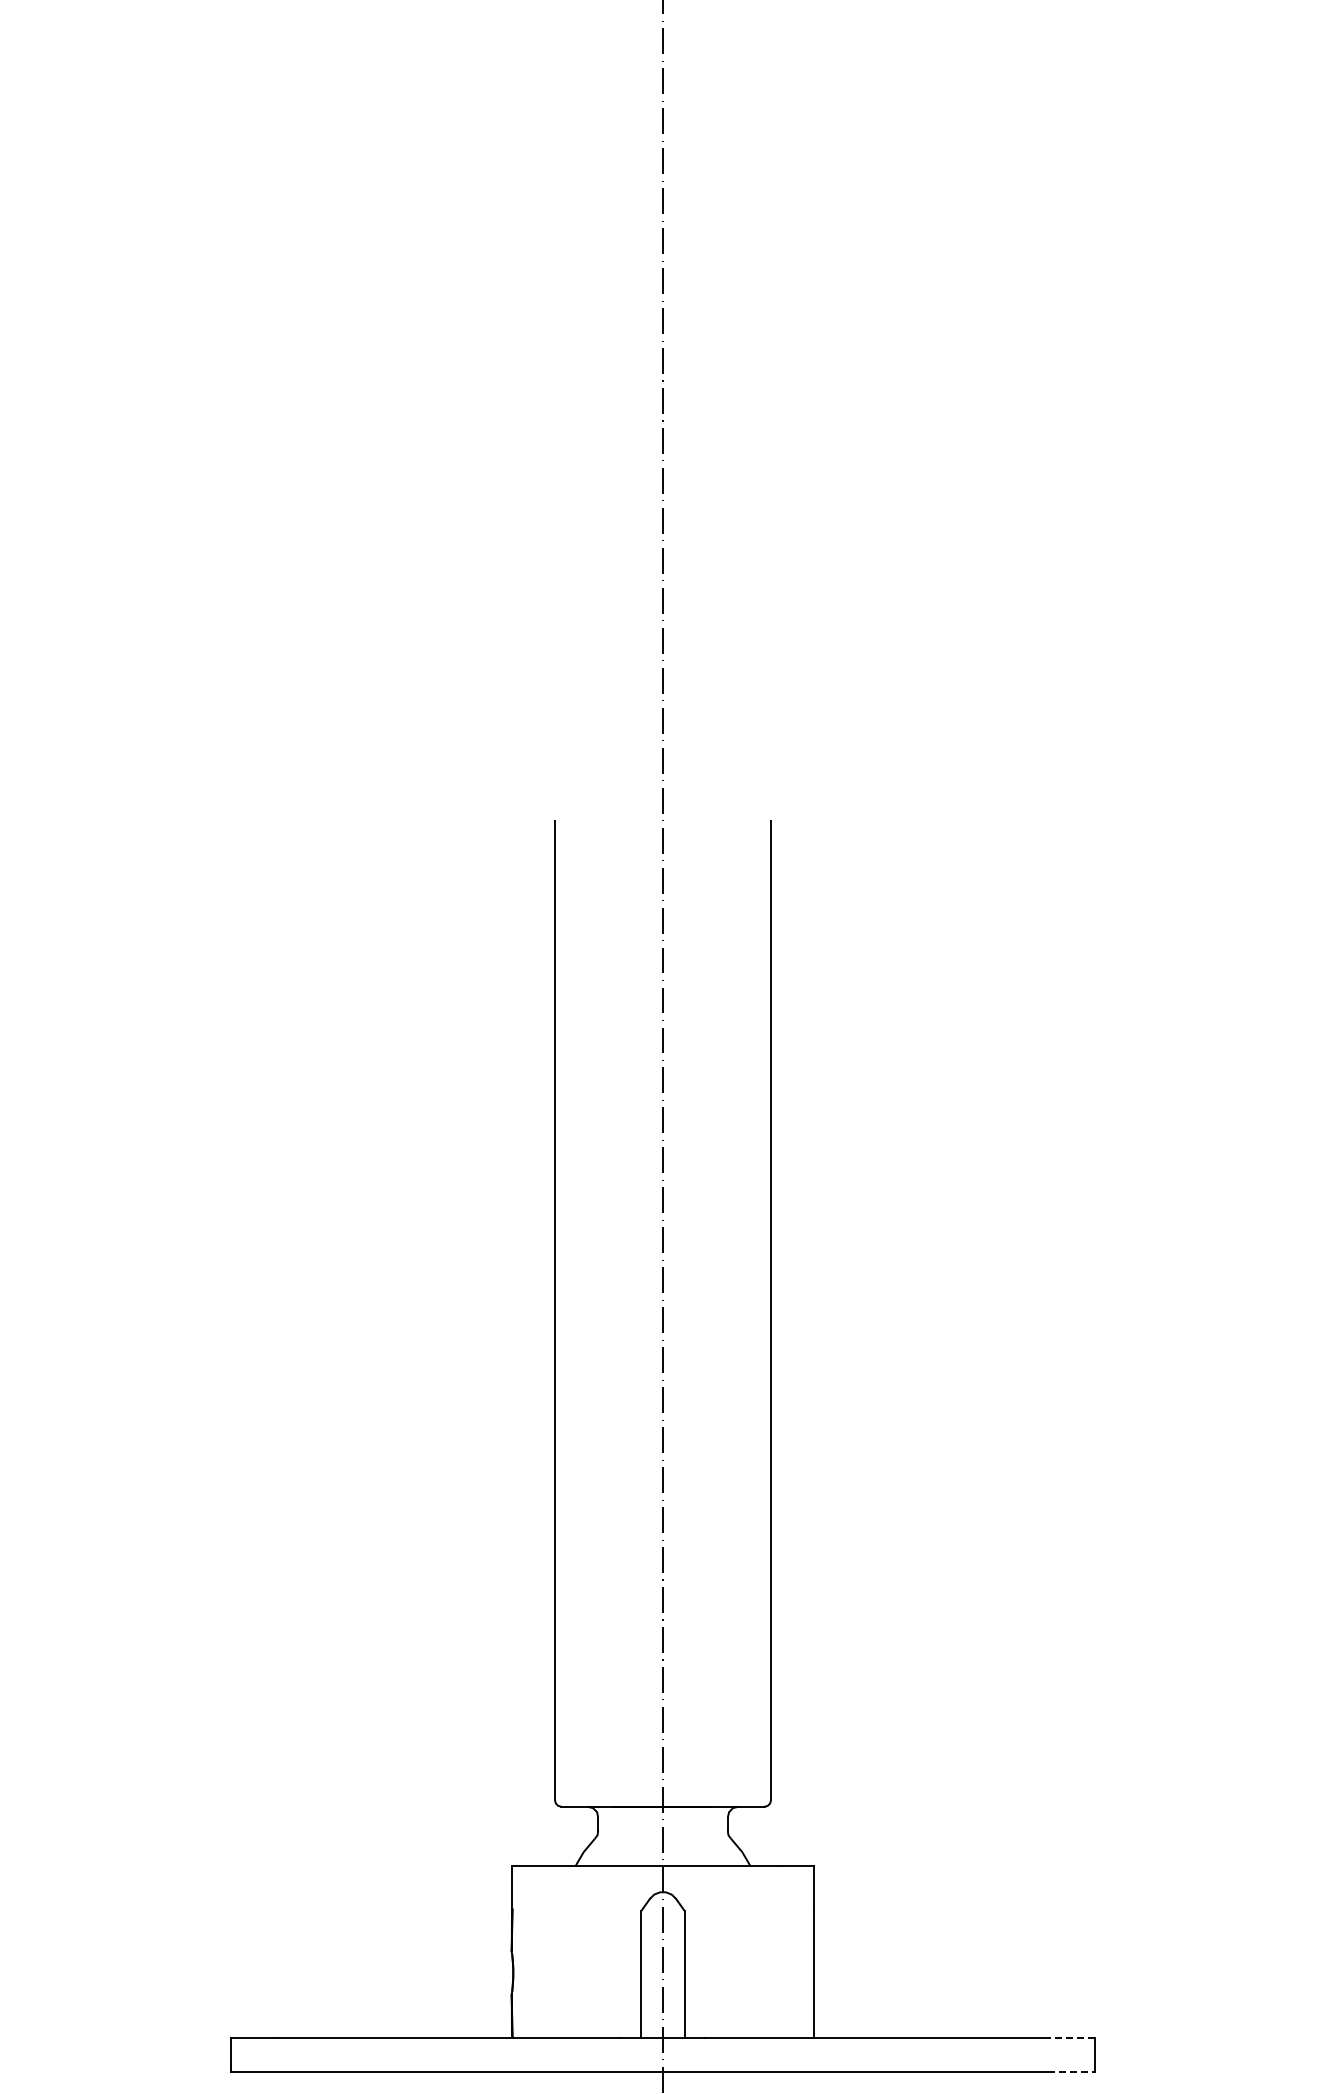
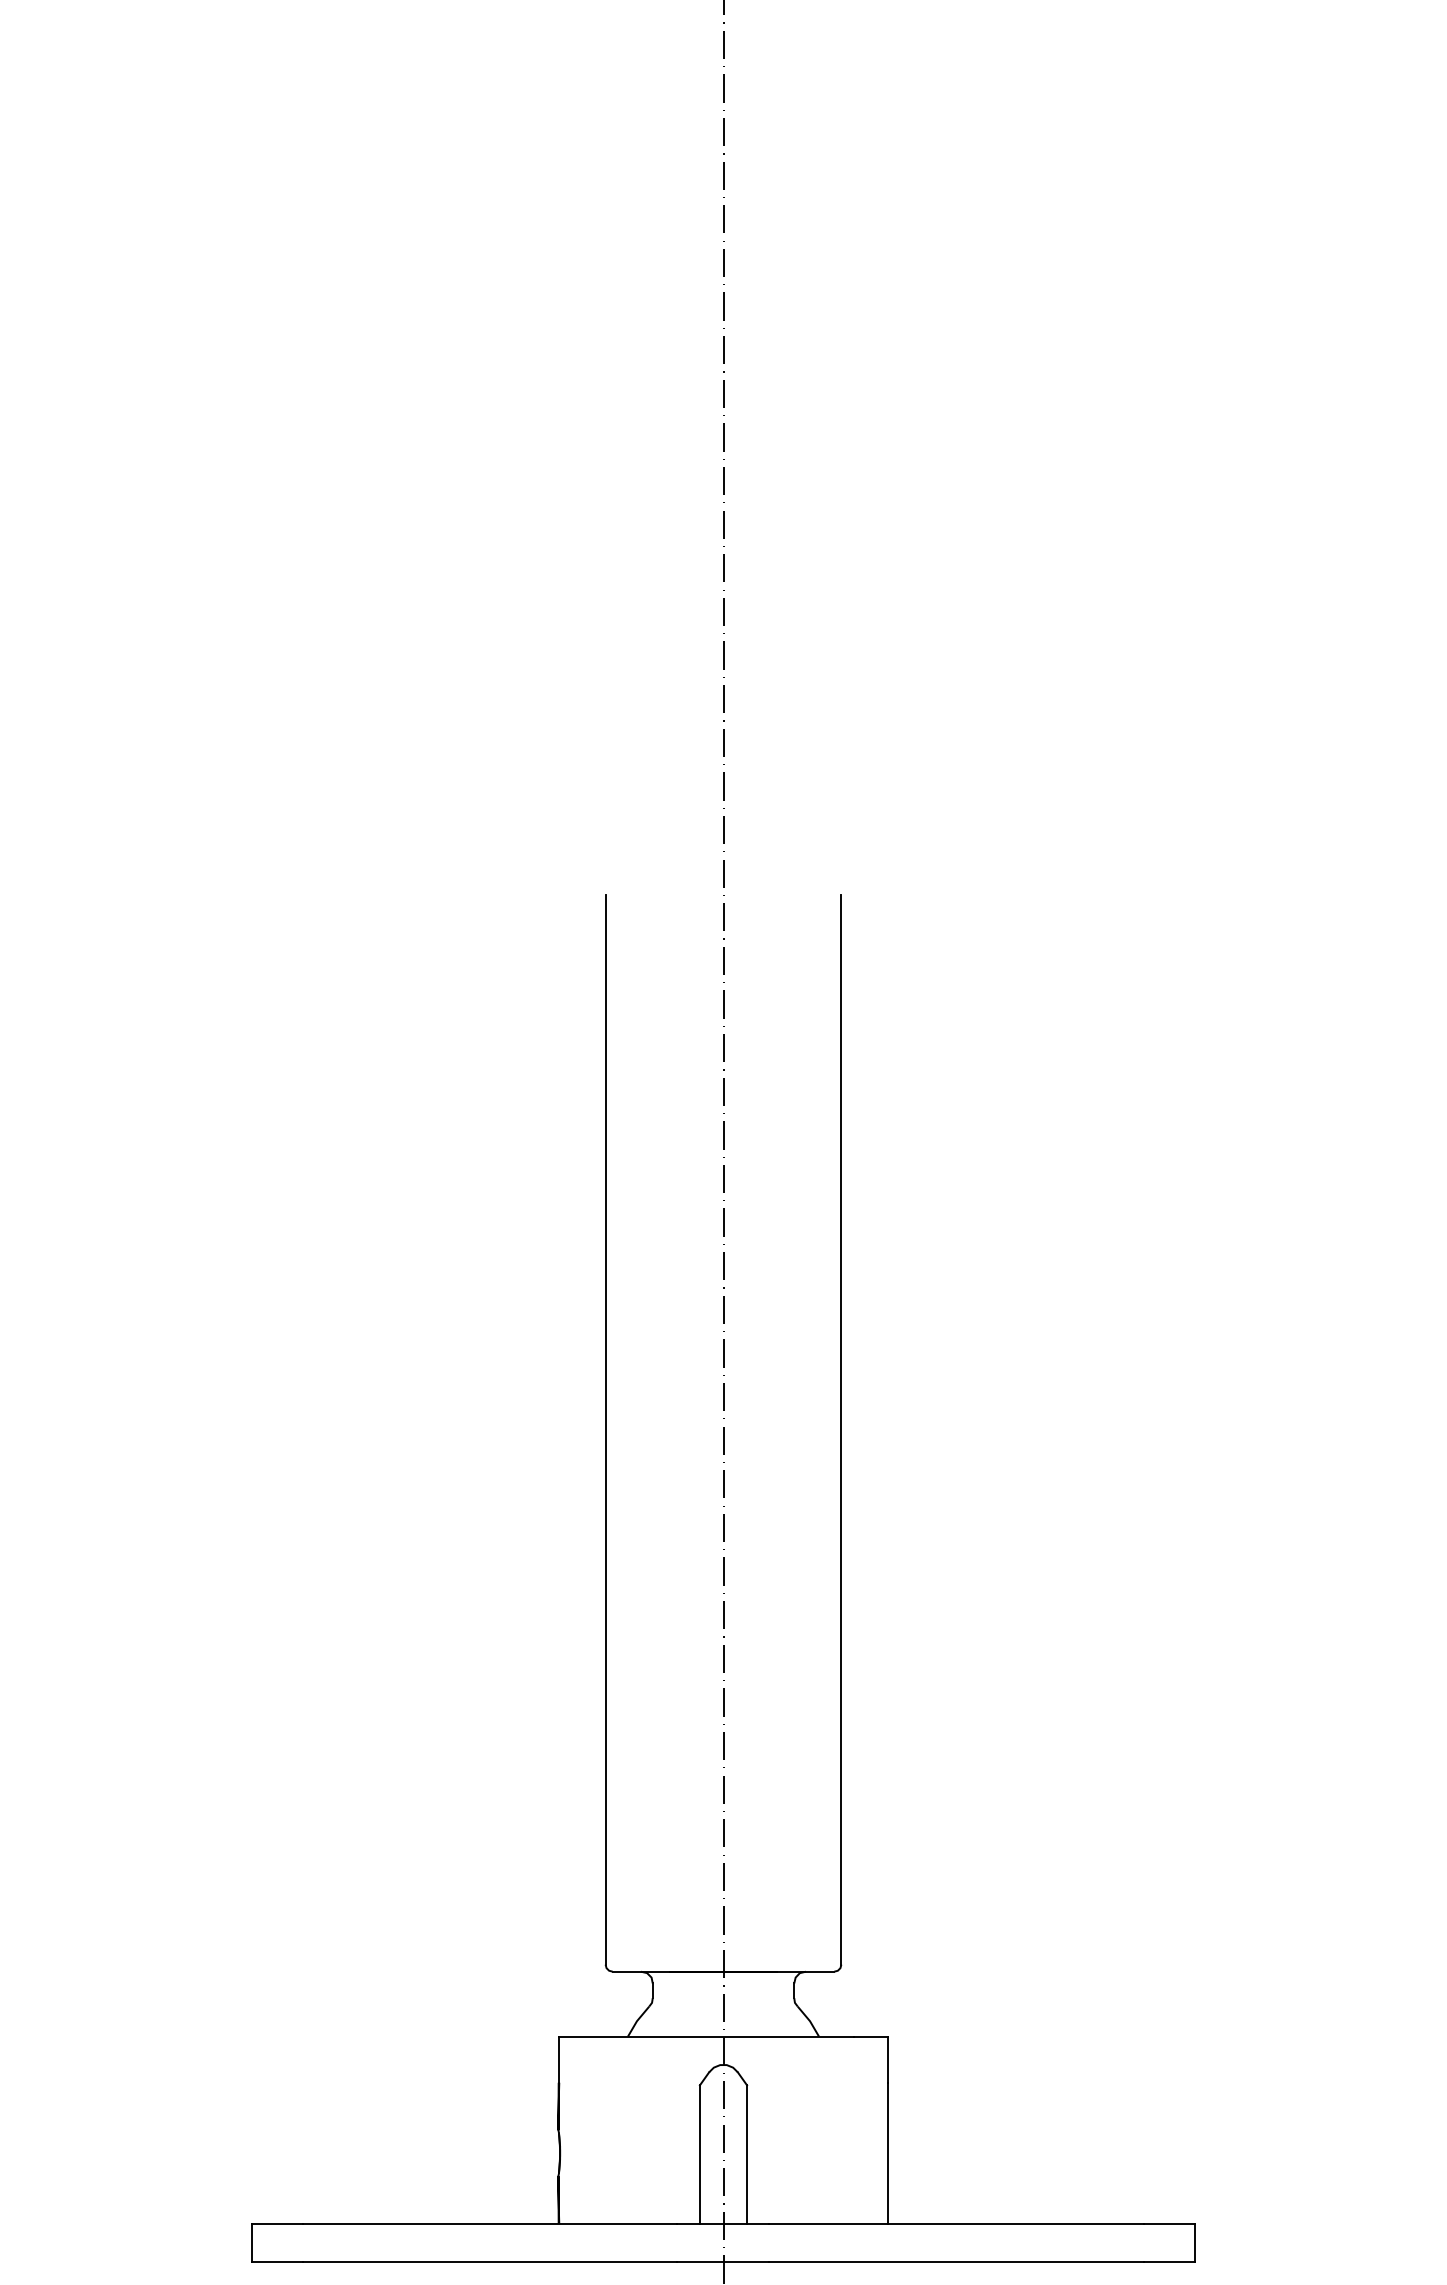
line: (1071, 2037) -> (1169, 2223), dashed -> solid
line: (1072, 2072) -> (1170, 2261), dashed -> solid

